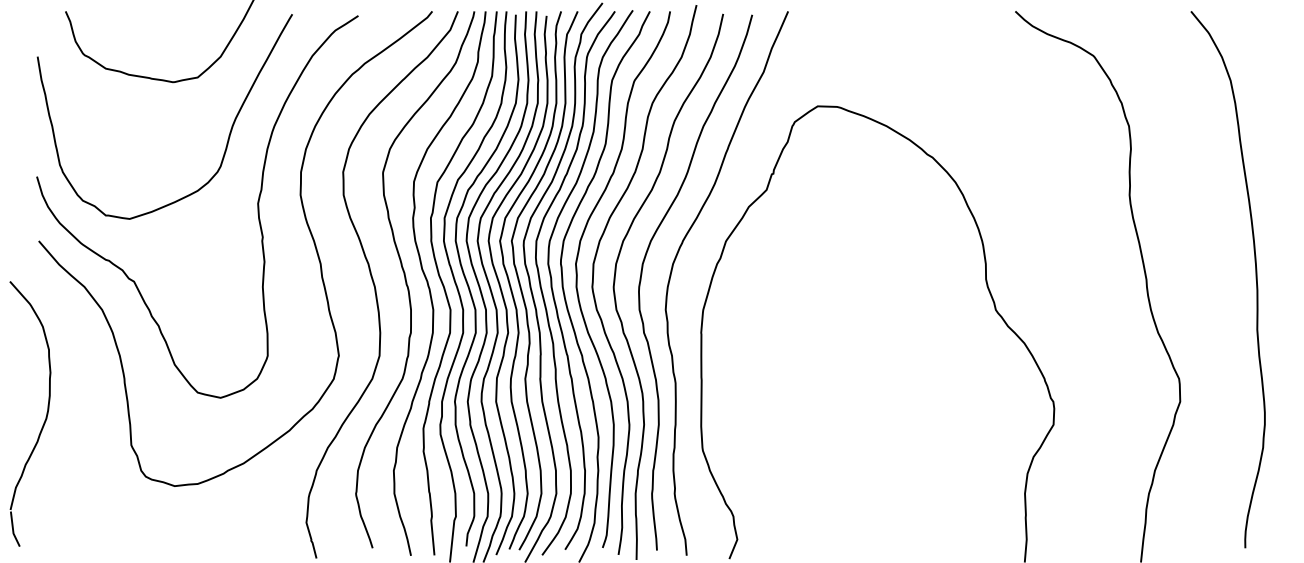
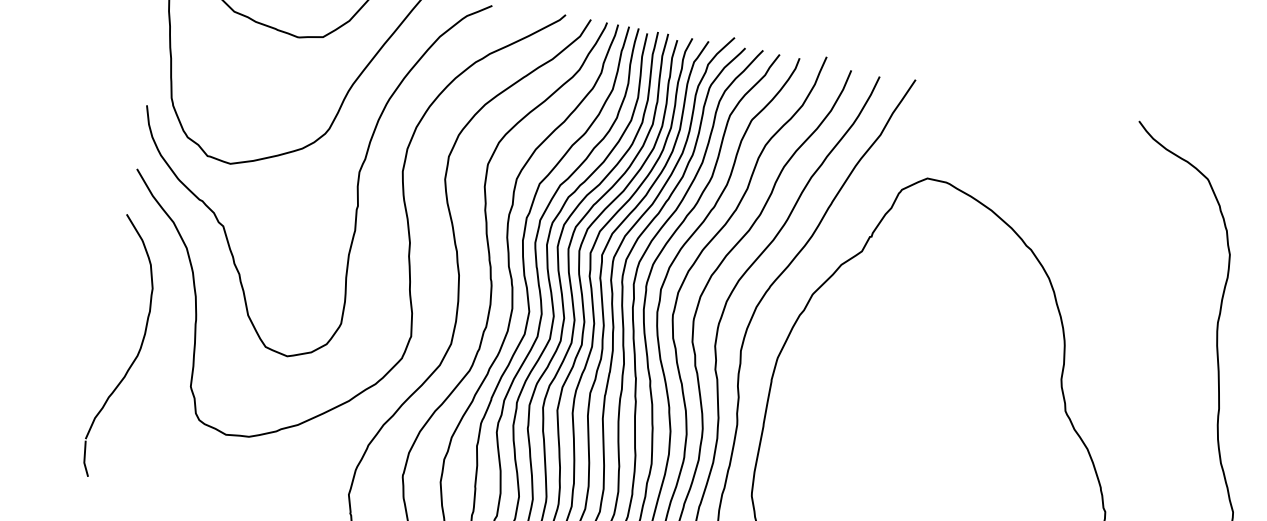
part: (45, 417) -> (136, 354), moved

